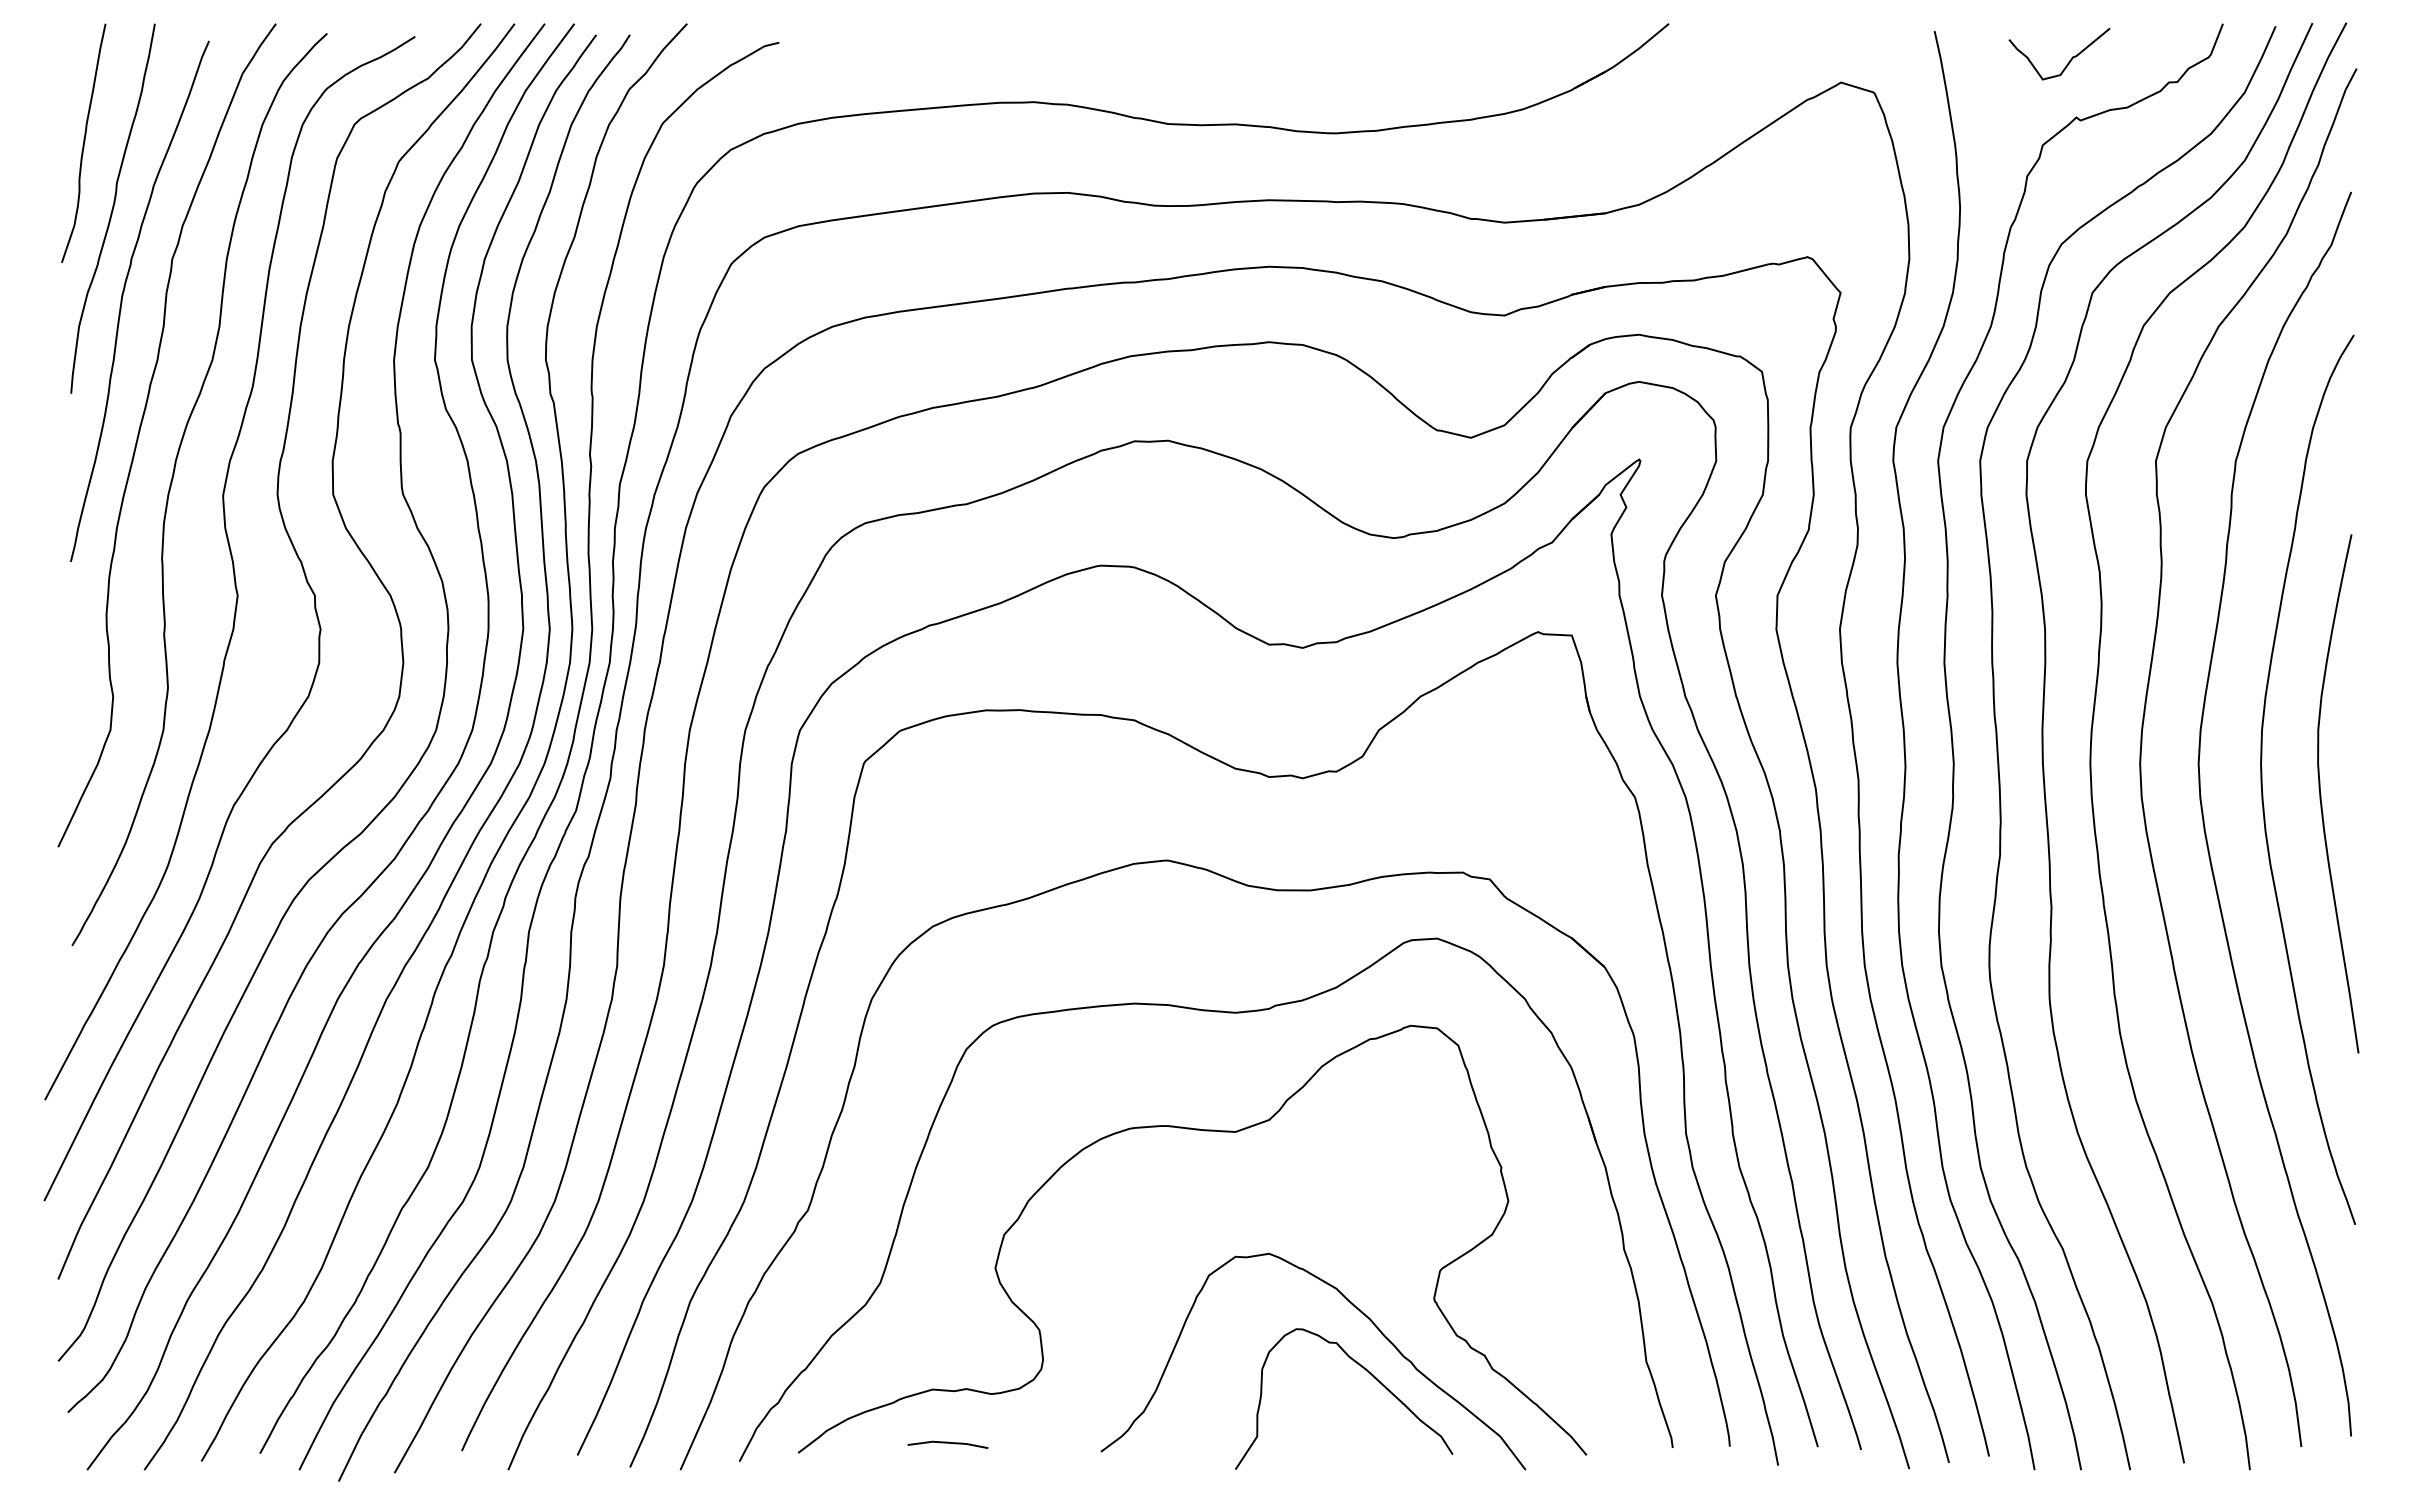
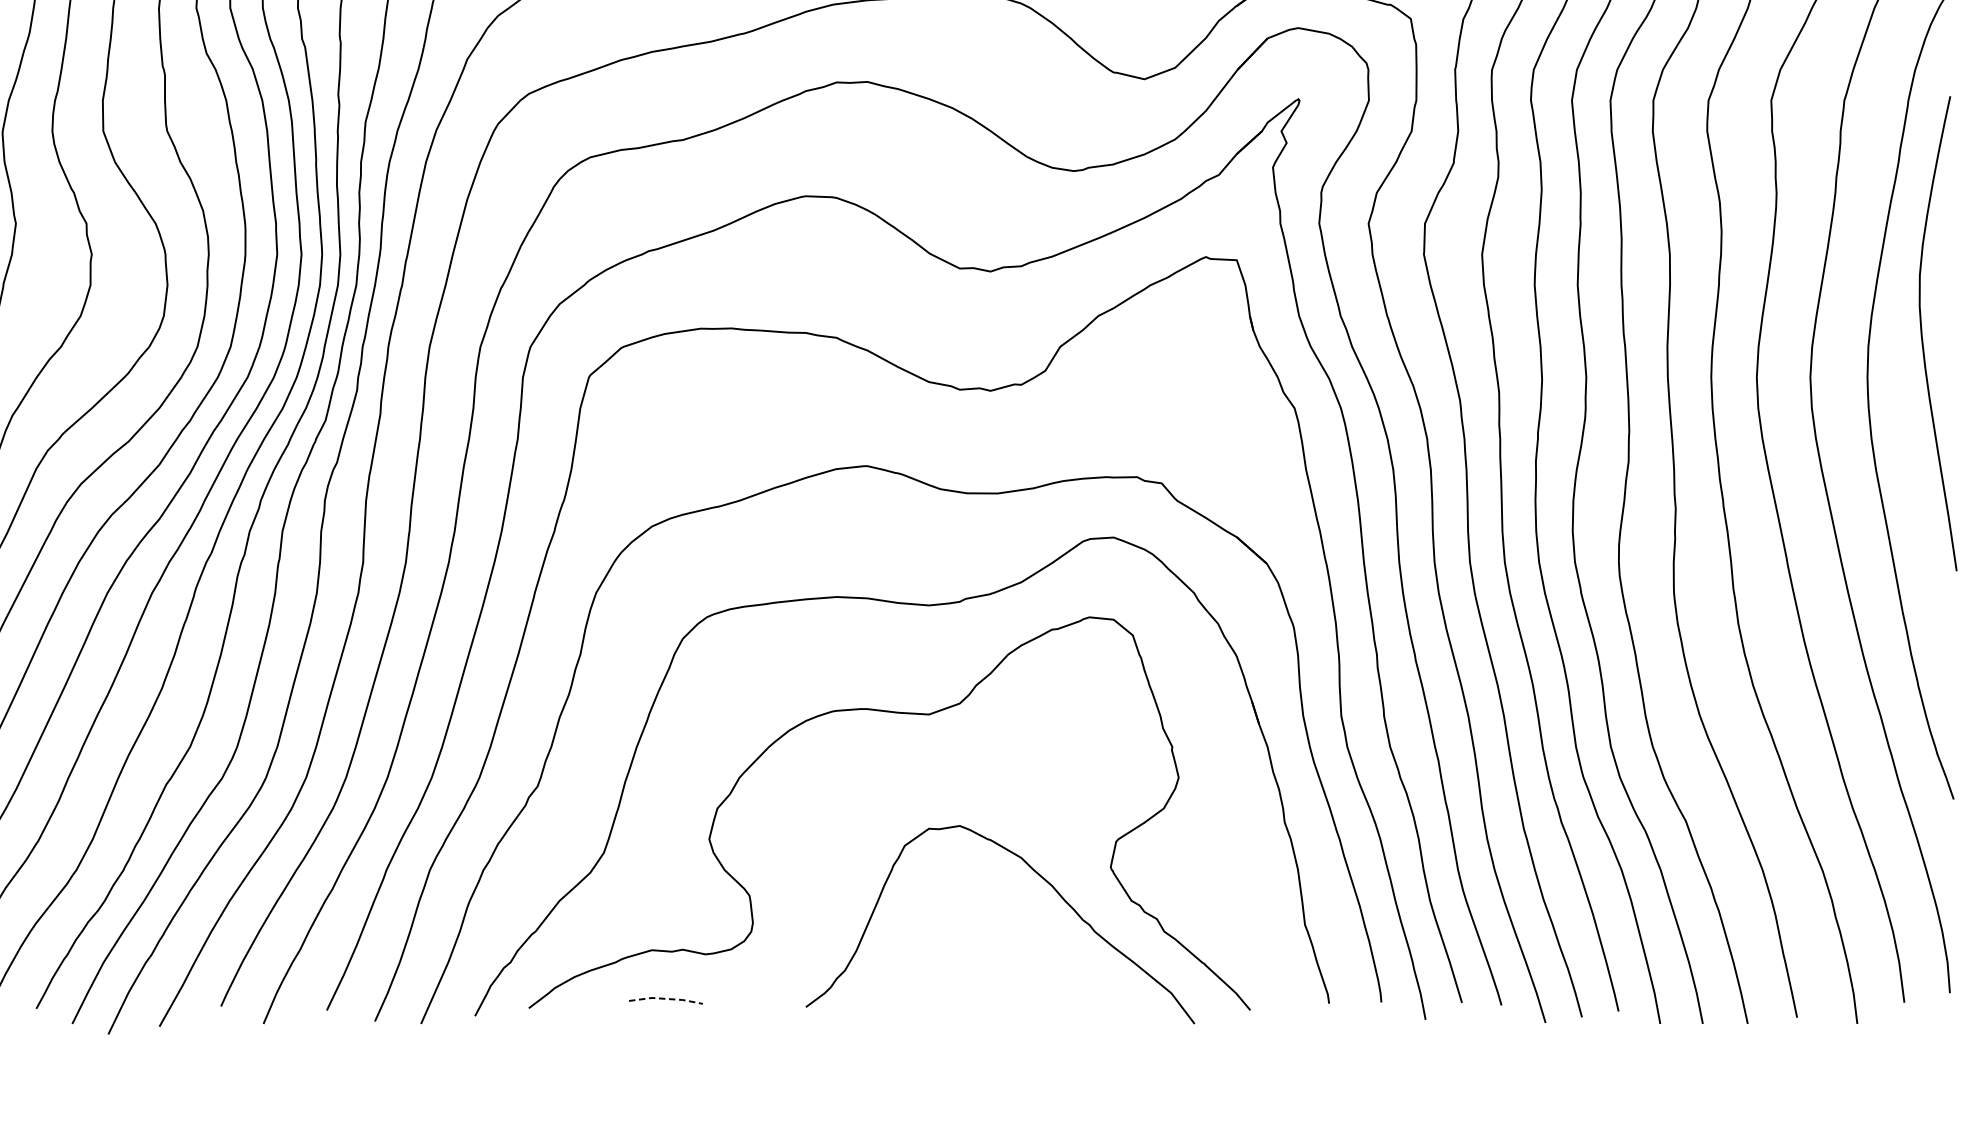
curve: (2321, 793) -> (1922, 333), moved
curve: (1367, 1372) -> (1049, 934), removed
line: (948, 1442) -> (666, 998), solid -> dashed

